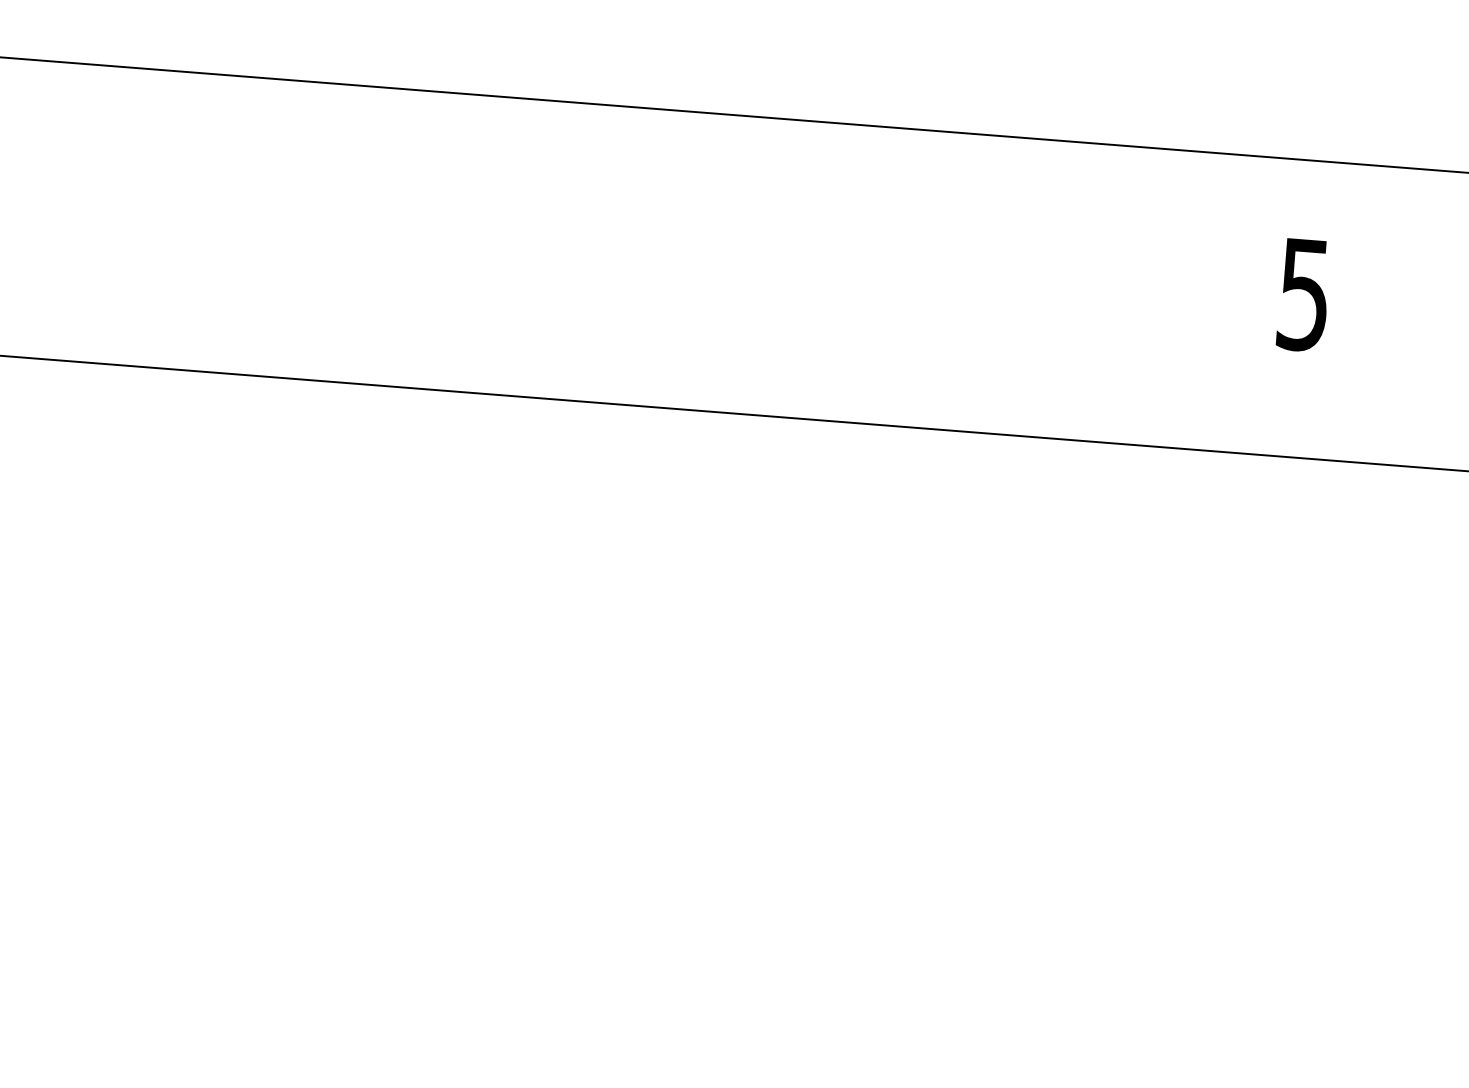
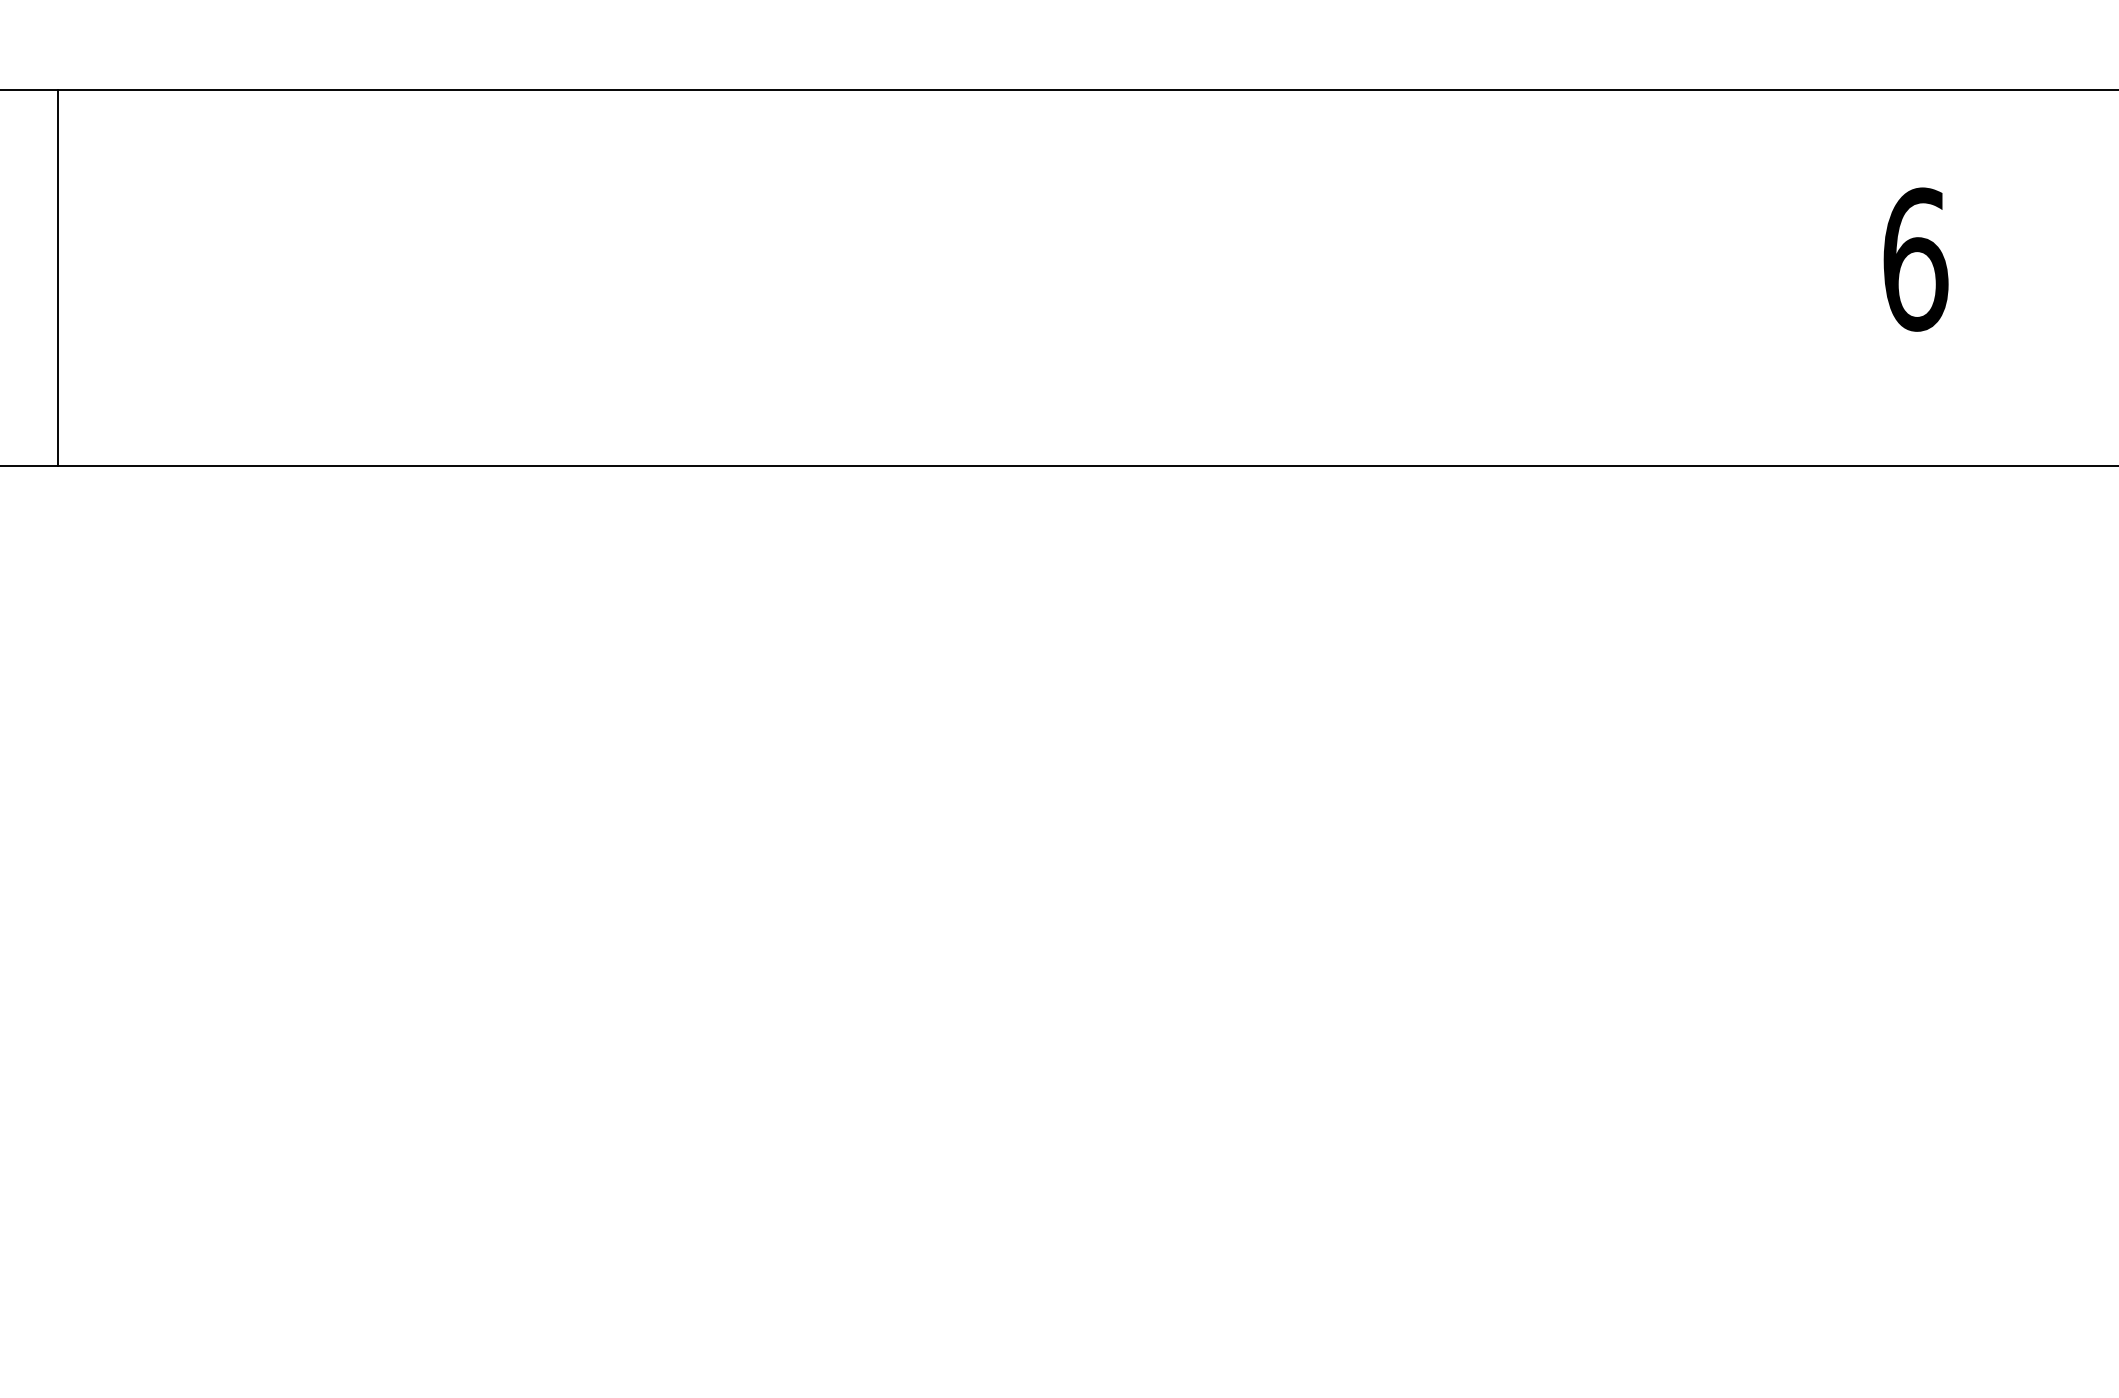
text: (1304, 294) -> (1915, 259), 5 -> 6

